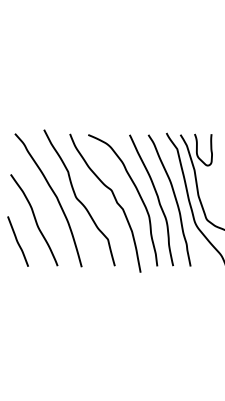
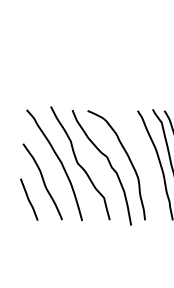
curve: (157, 199) -> (145, 164), removed

